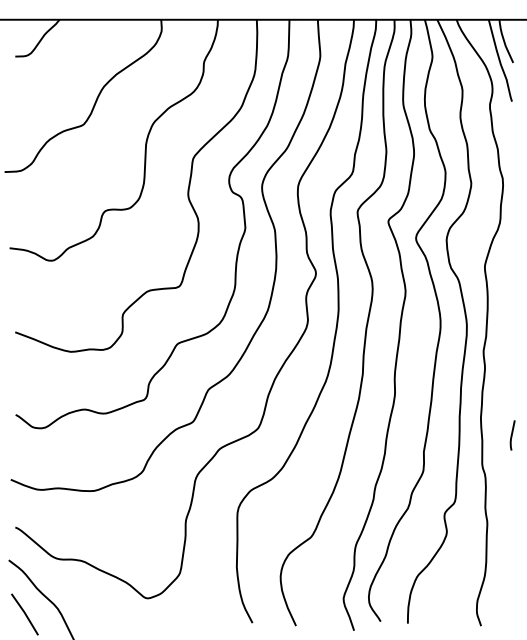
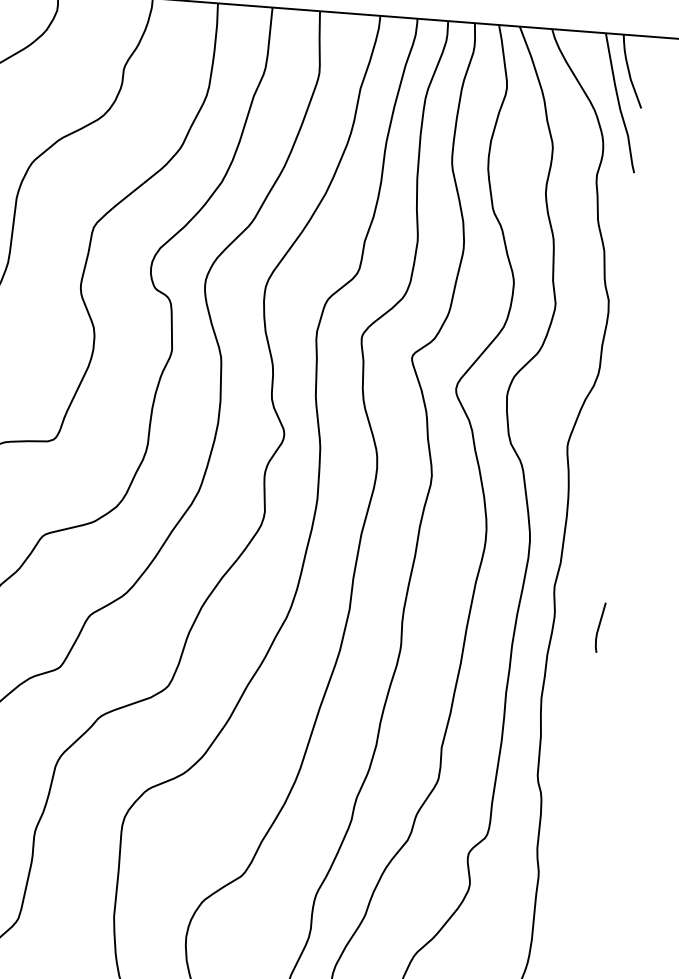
line: (512, 435) -> (600, 627), moved

